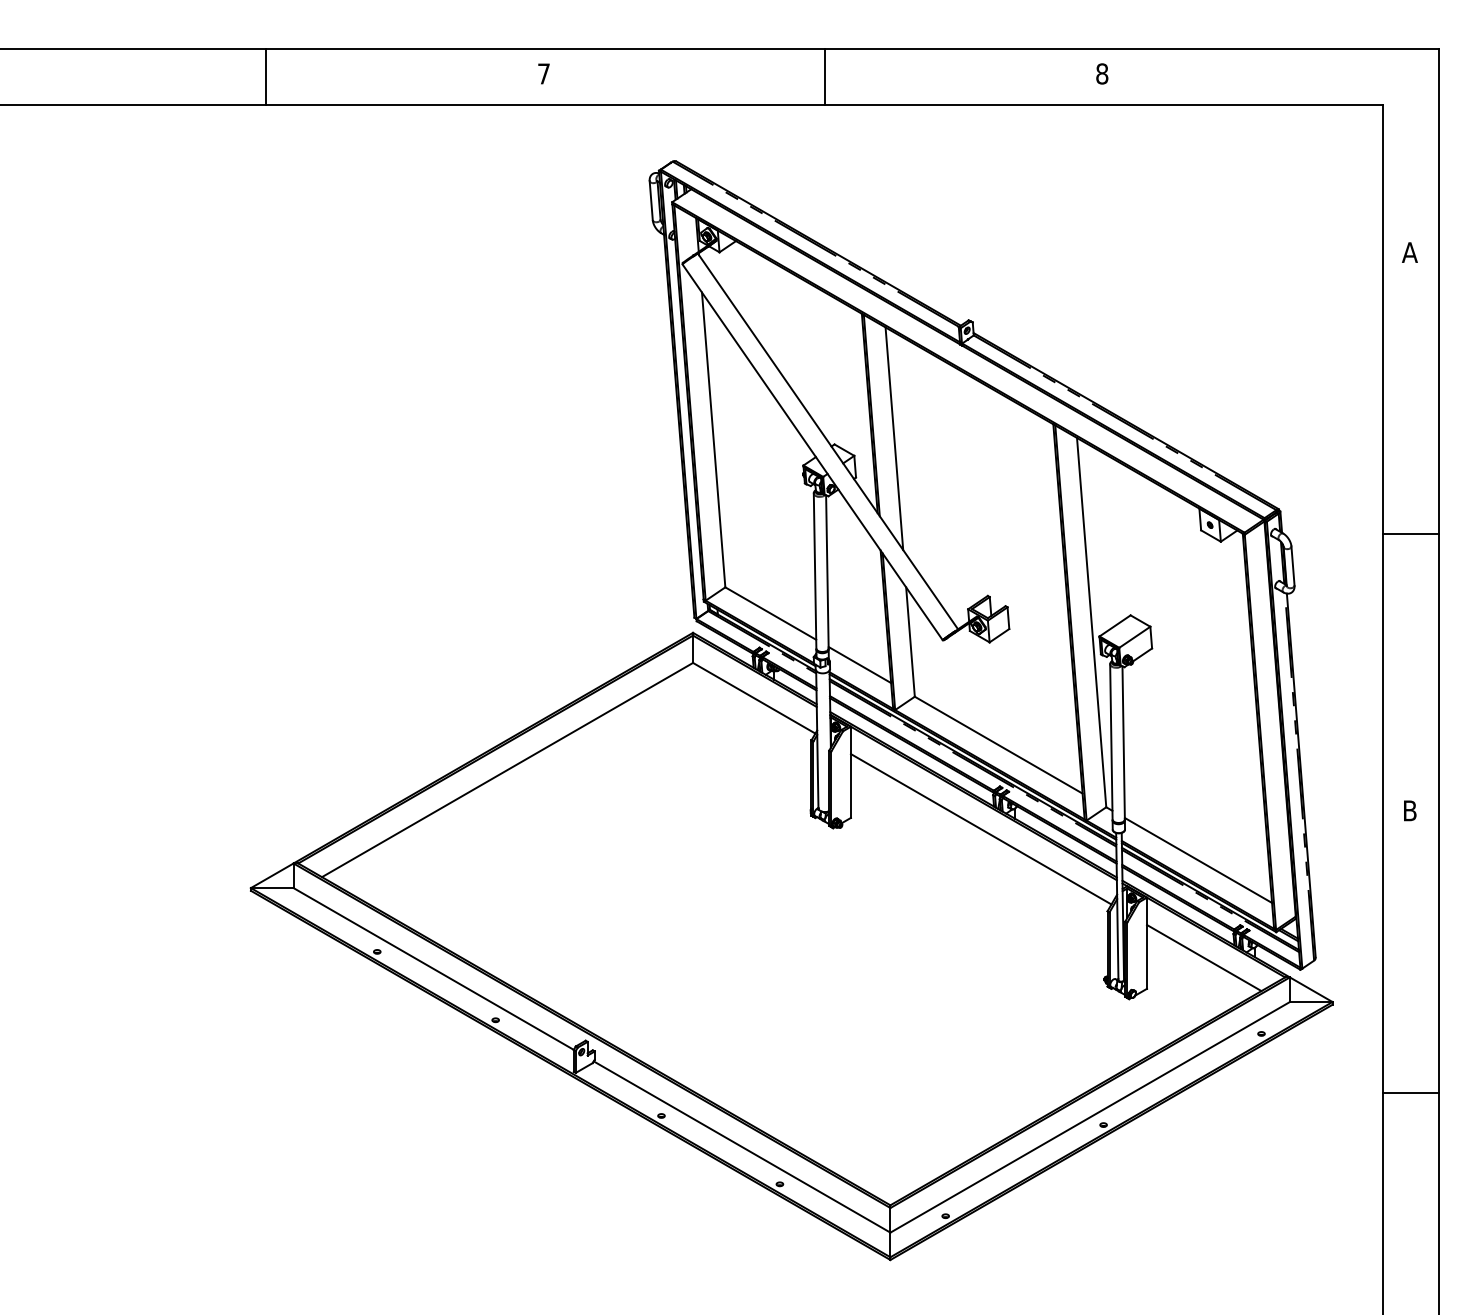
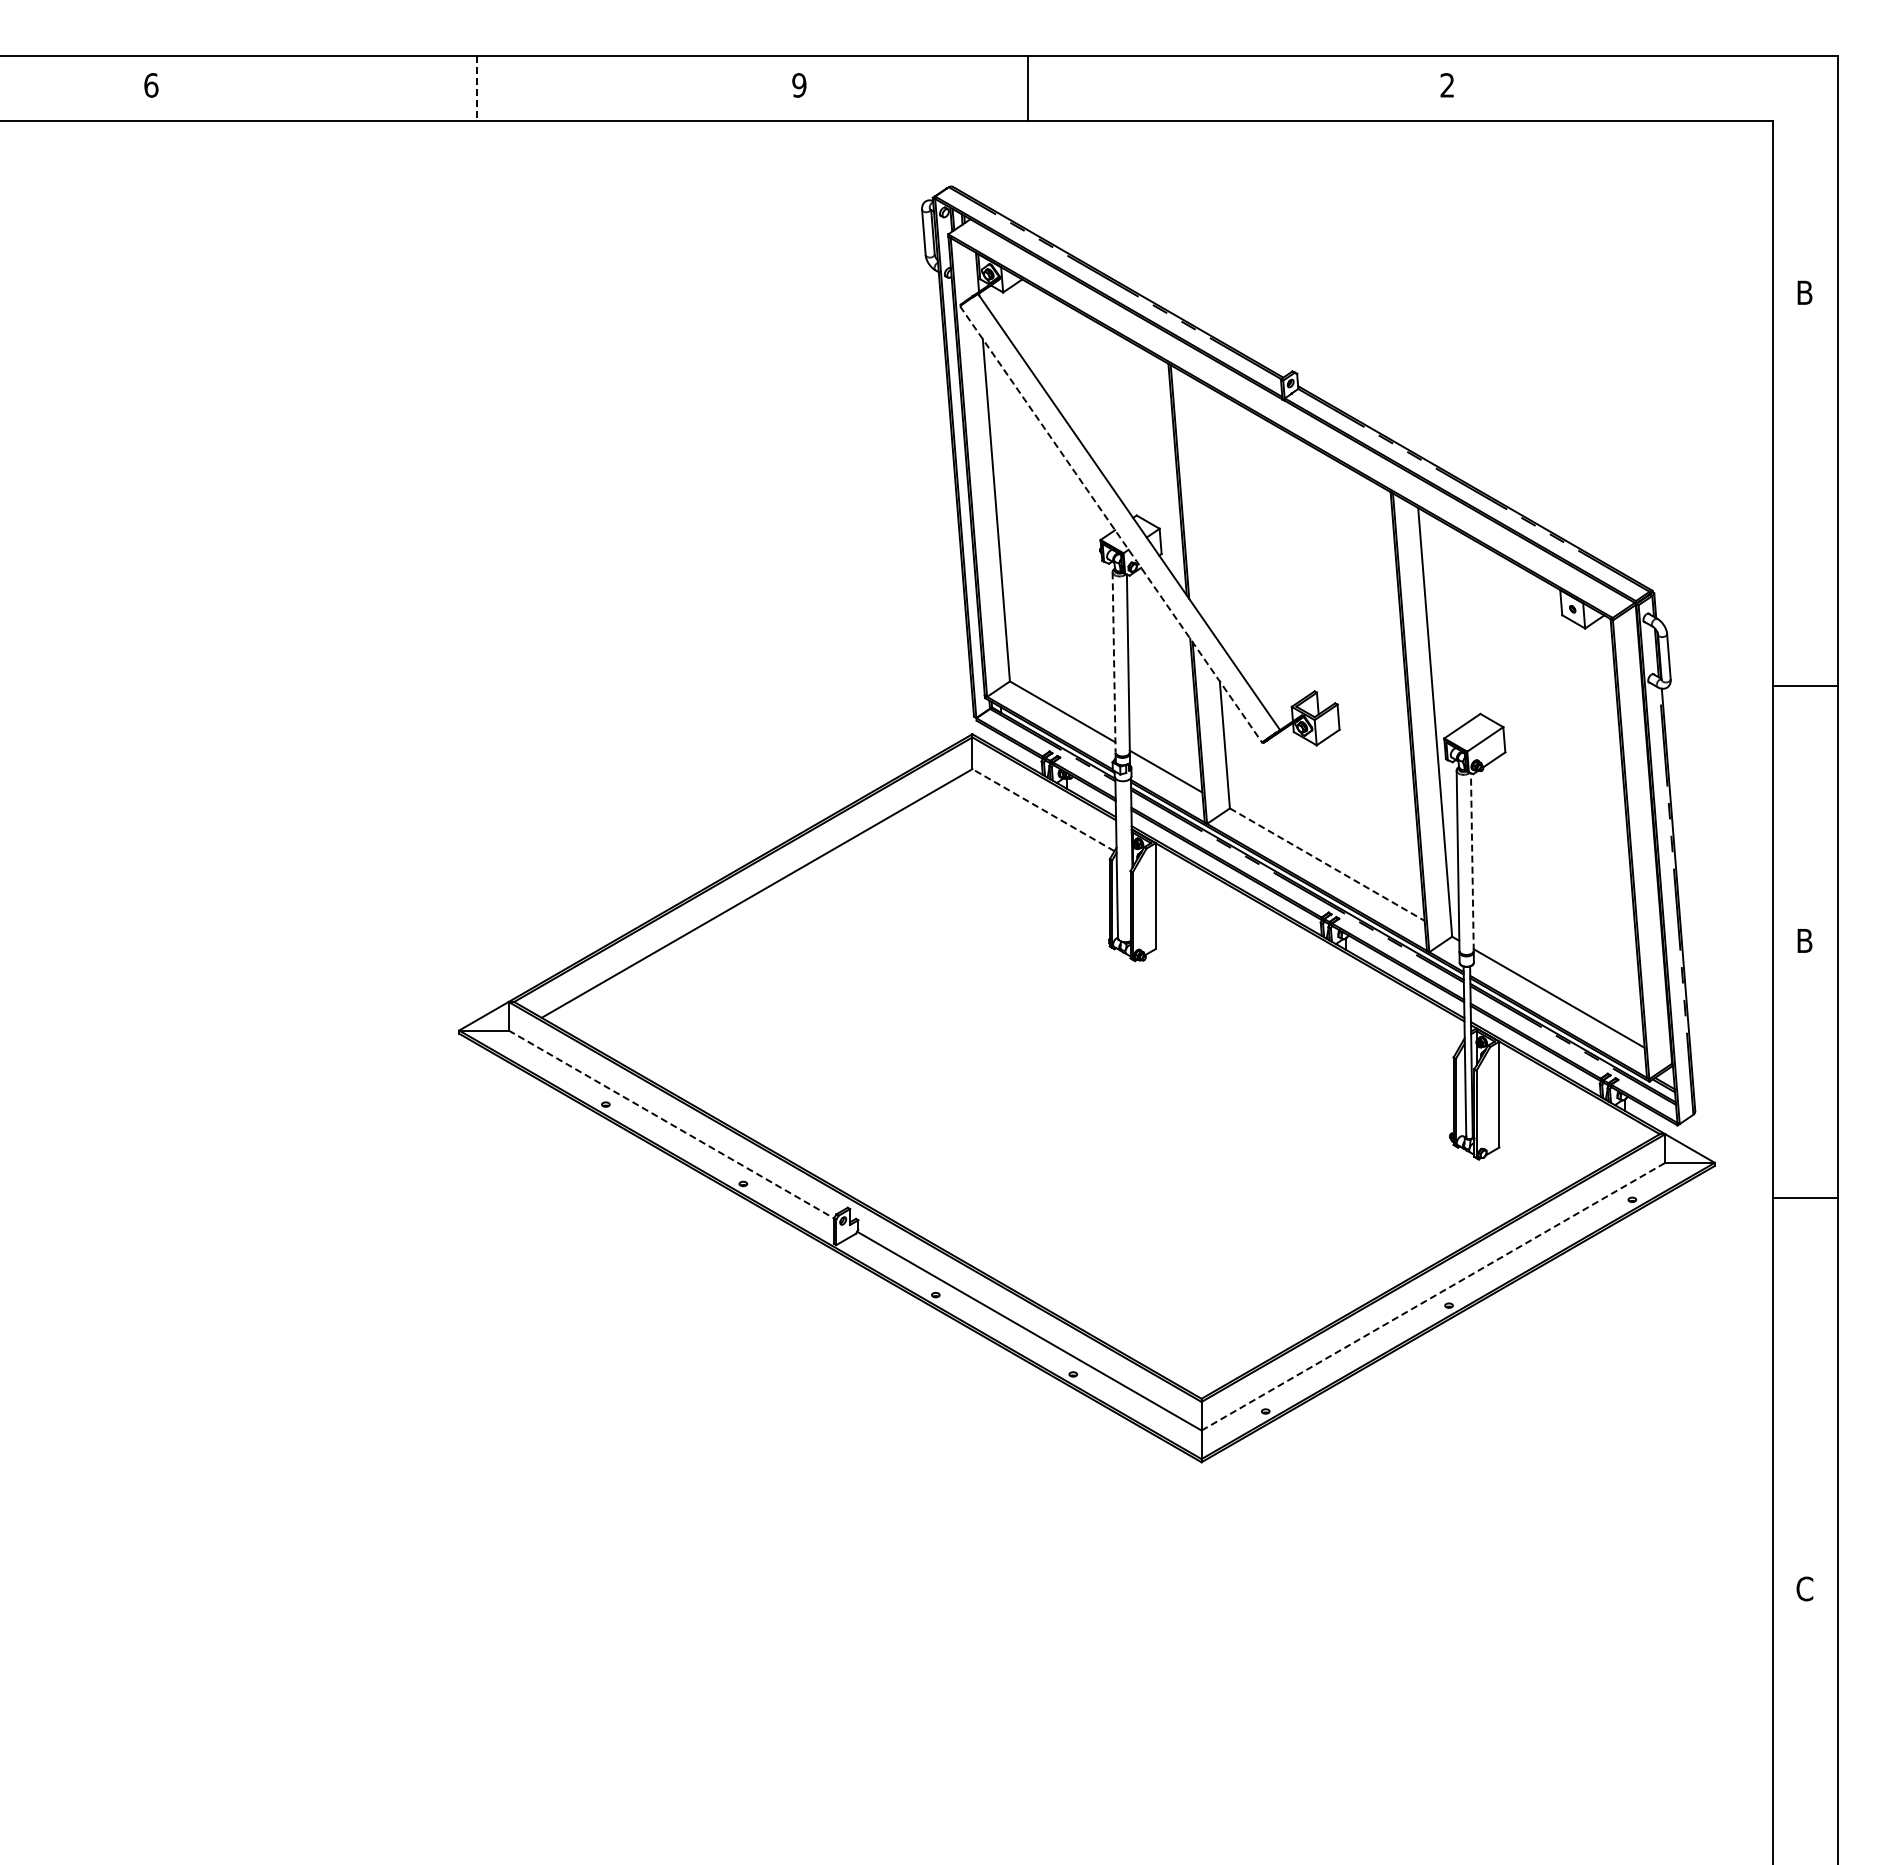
text: (544, 74) -> (799, 85), 7 -> 9
text: (1102, 74) -> (1447, 85), 8 -> 2
line: (824, 76) -> (1028, 88), moved
line: (266, 77) -> (477, 89), solid -> dashed
text: (1409, 252) -> (1804, 292), A -> B
line: (893, 438) -> (1205, 508), removed
line: (812, 452) -> (1111, 524), solid -> dashed
line: (1410, 534) -> (1805, 686), moved
line: (815, 571) -> (1114, 662), solid -> dashed
line: (754, 697) -> (1043, 809), solid -> dashed
line: (1123, 742) -> (1472, 861), solid -> dashed
line: (998, 745) -> (1327, 864), solid -> dashed
line: (980, 828) -> (1306, 961), removed
line: (1203, 957) -> (1565, 1111), removed
line: (433, 969) -> (671, 1124), solid -> dashed
line: (1410, 1093) -> (1805, 1198), moved
line: (1090, 1117) -> (1433, 1296), solid -> dashed

